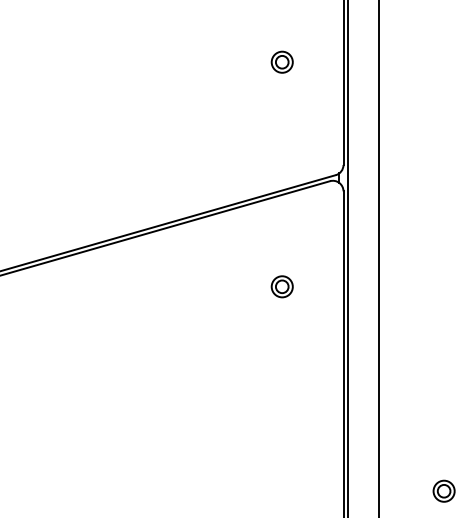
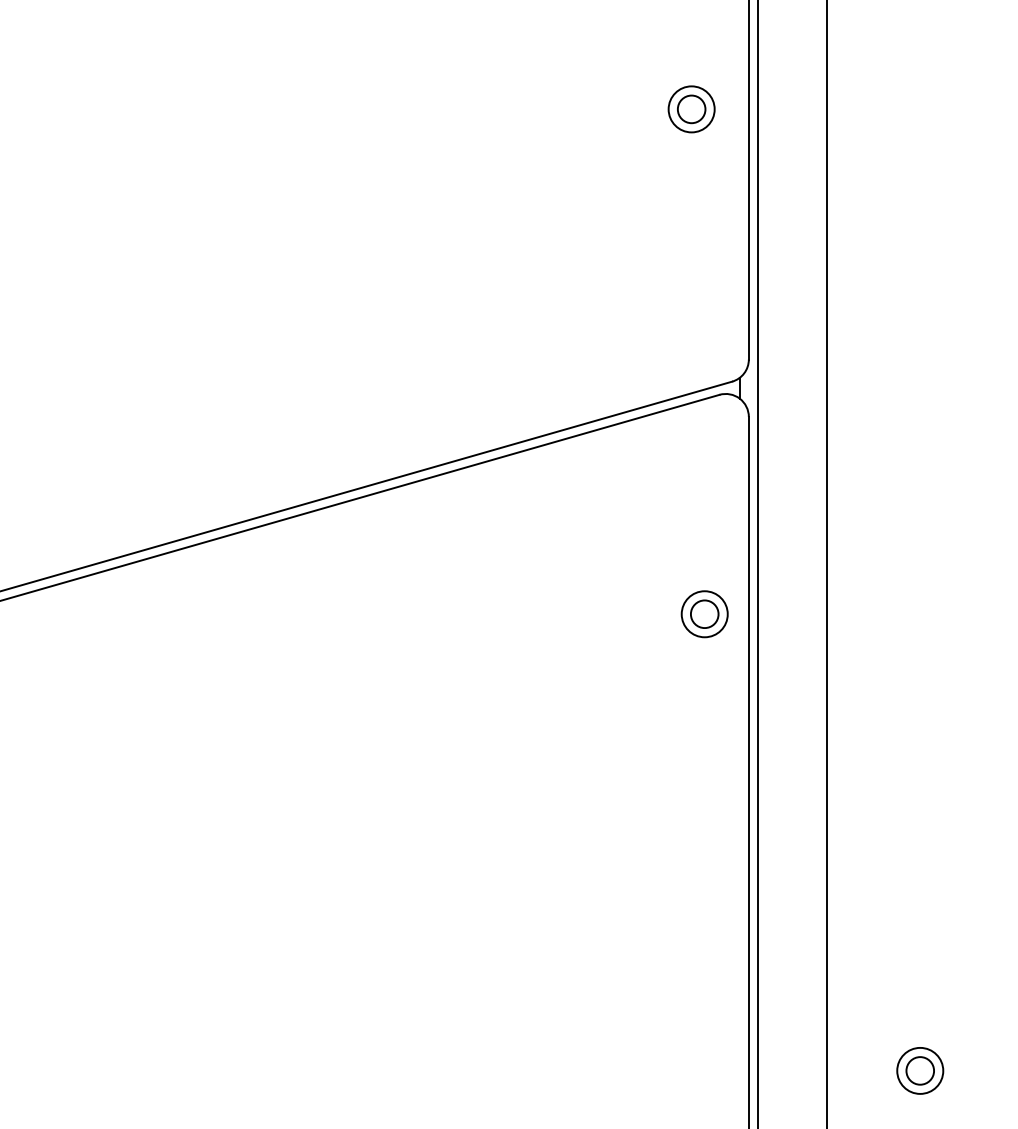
part: (281, 61) -> (689, 107), moved
part: (281, 286) -> (703, 613), moved
part: (443, 490) -> (918, 1069), moved

